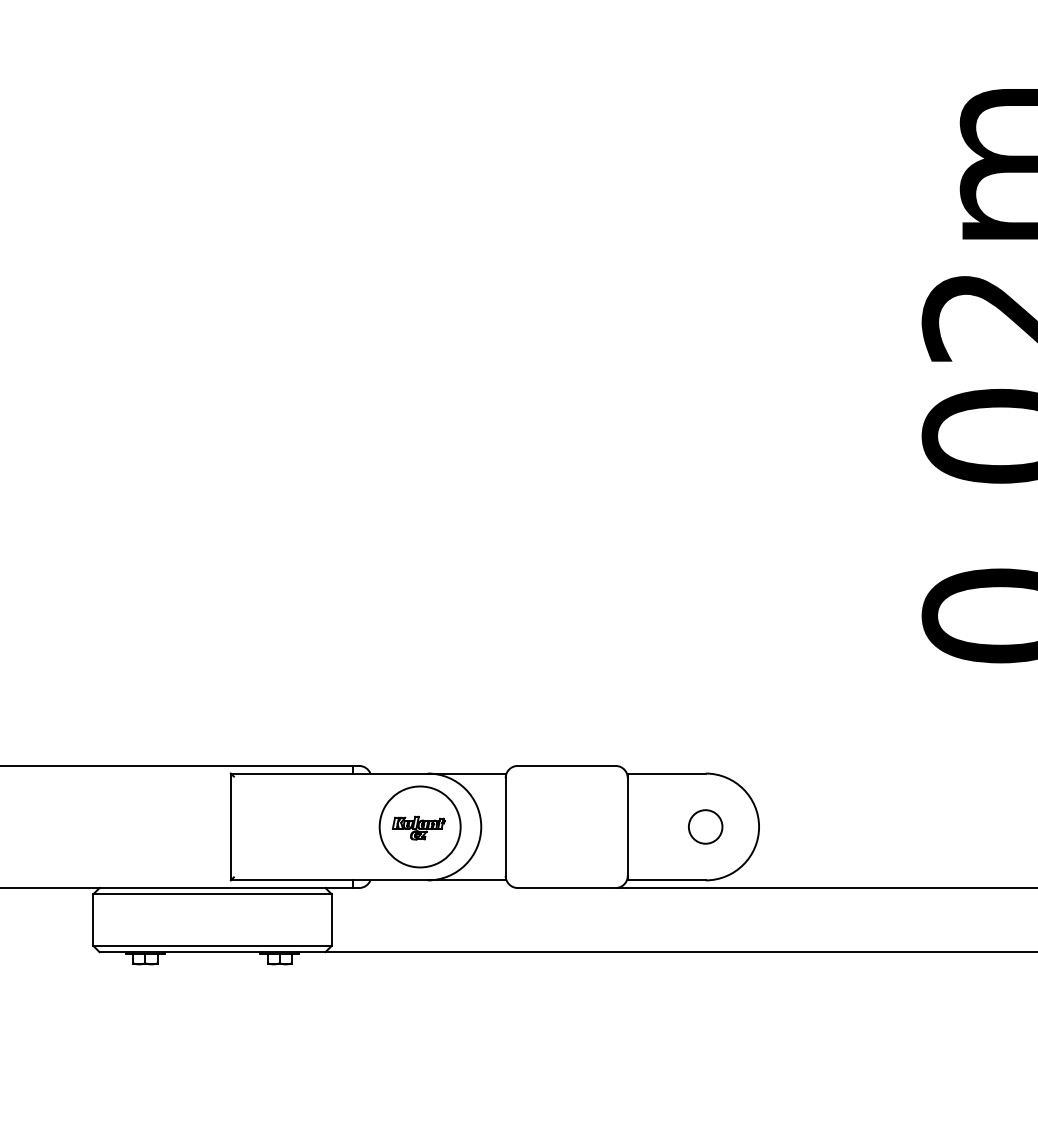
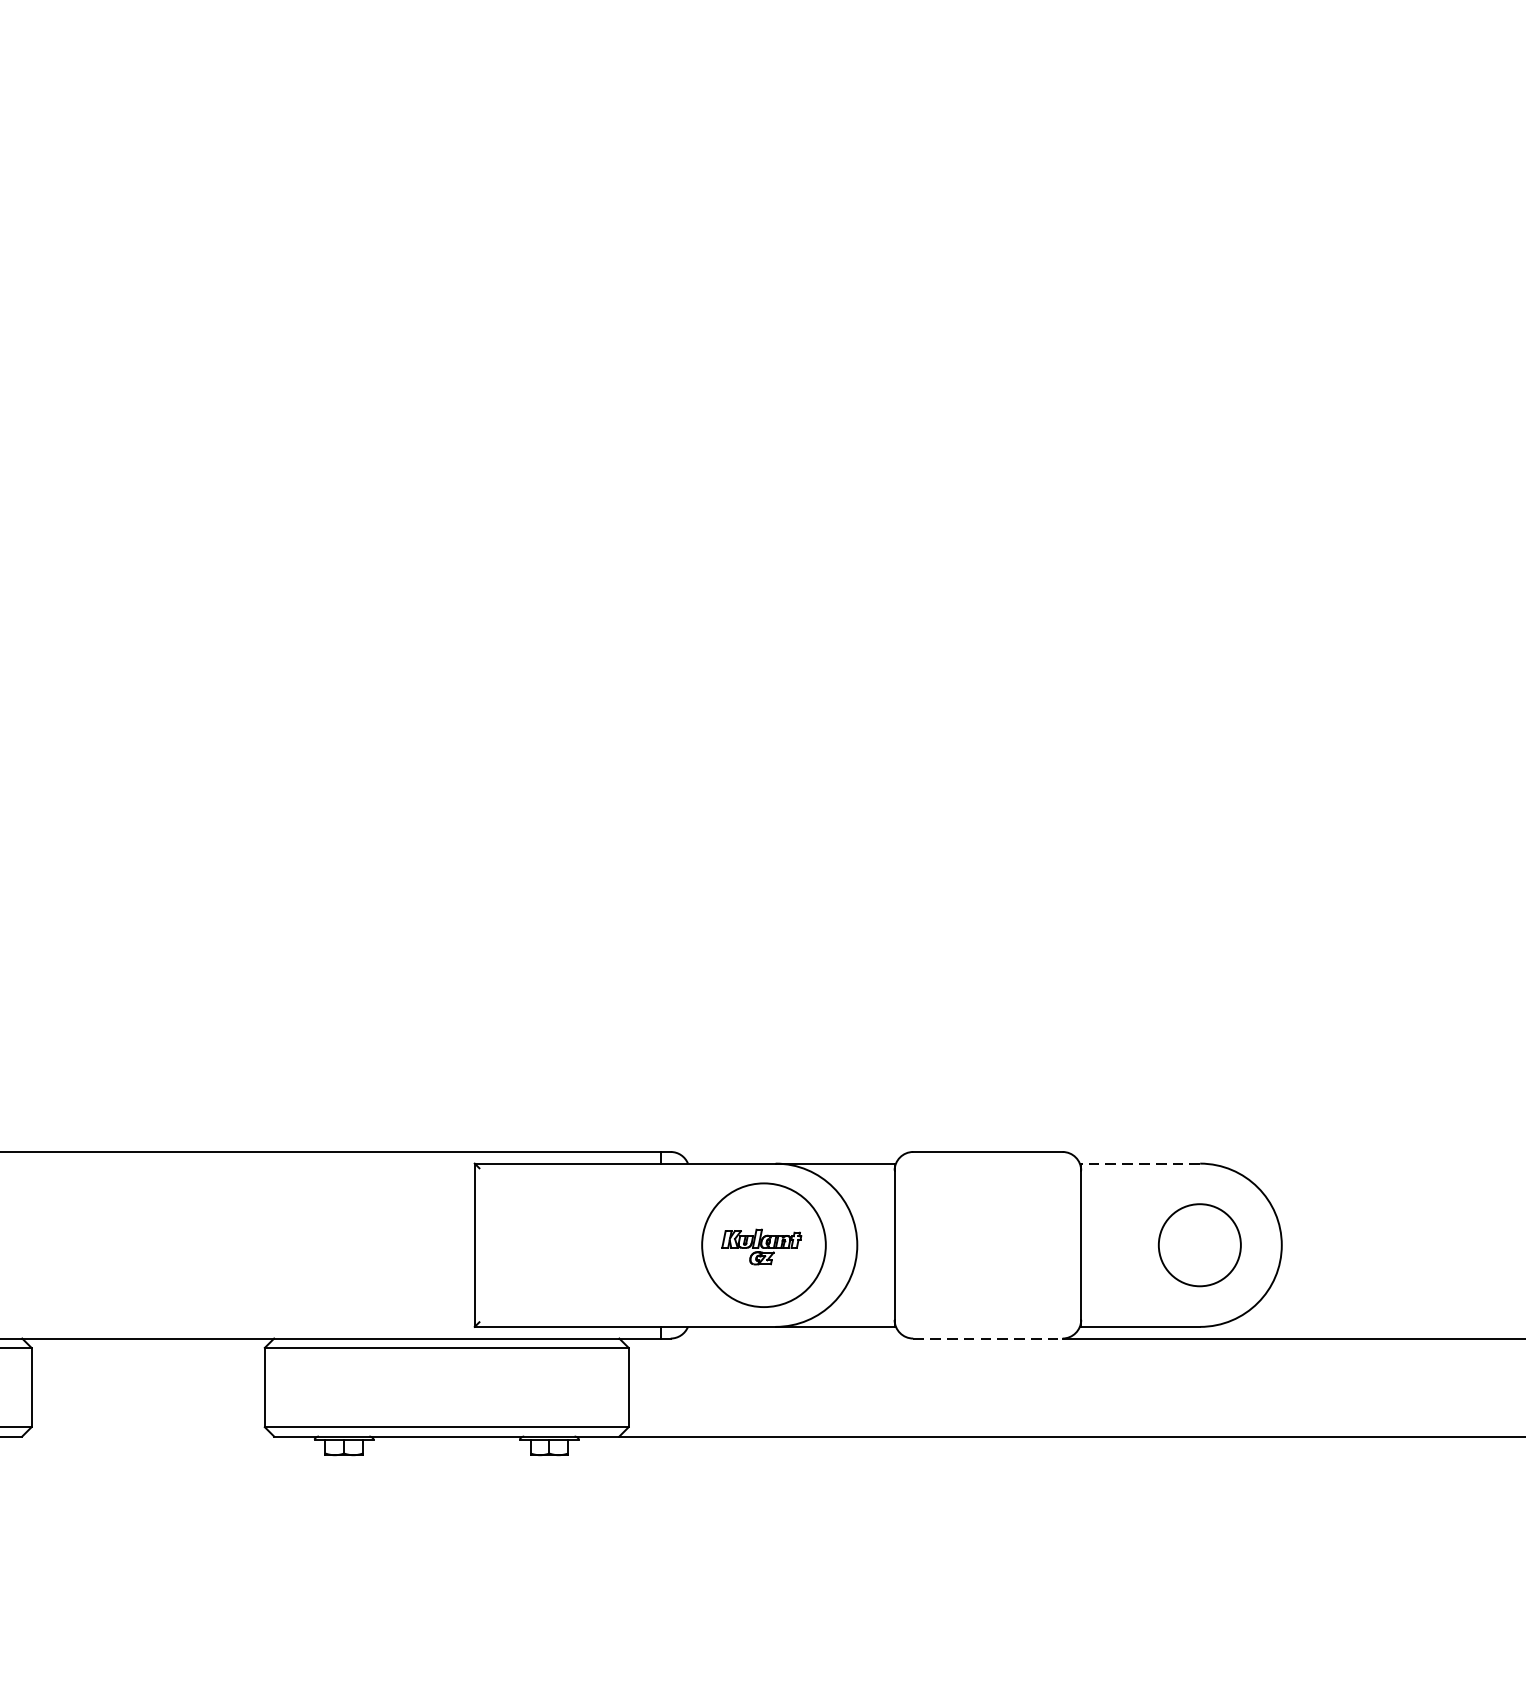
line: (666, 773) -> (1140, 1163), solid -> dashed
circle: (705, 826) -> (1199, 1244), size x1.6
line: (566, 888) -> (987, 1339), solid -> dashed

